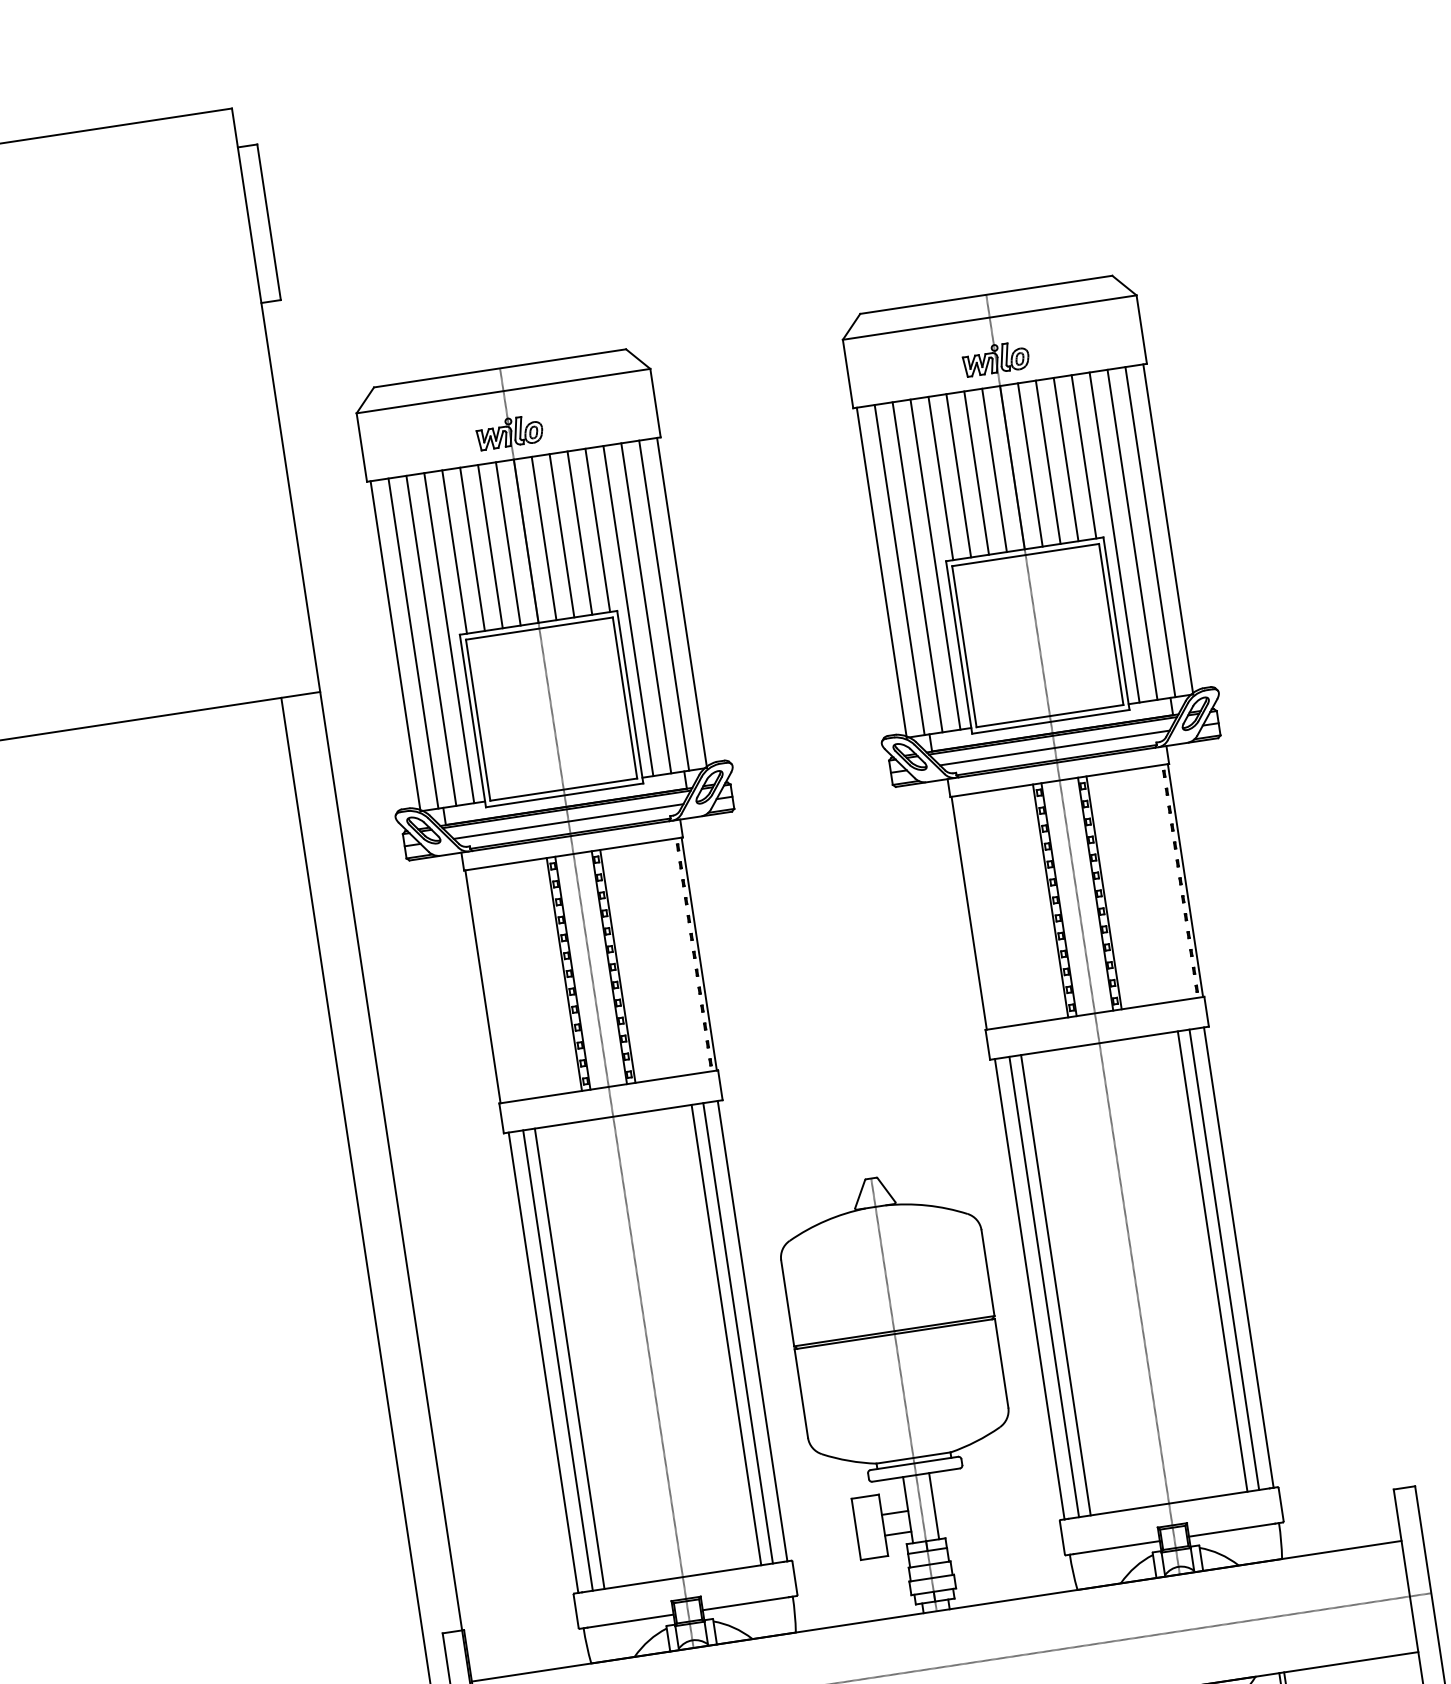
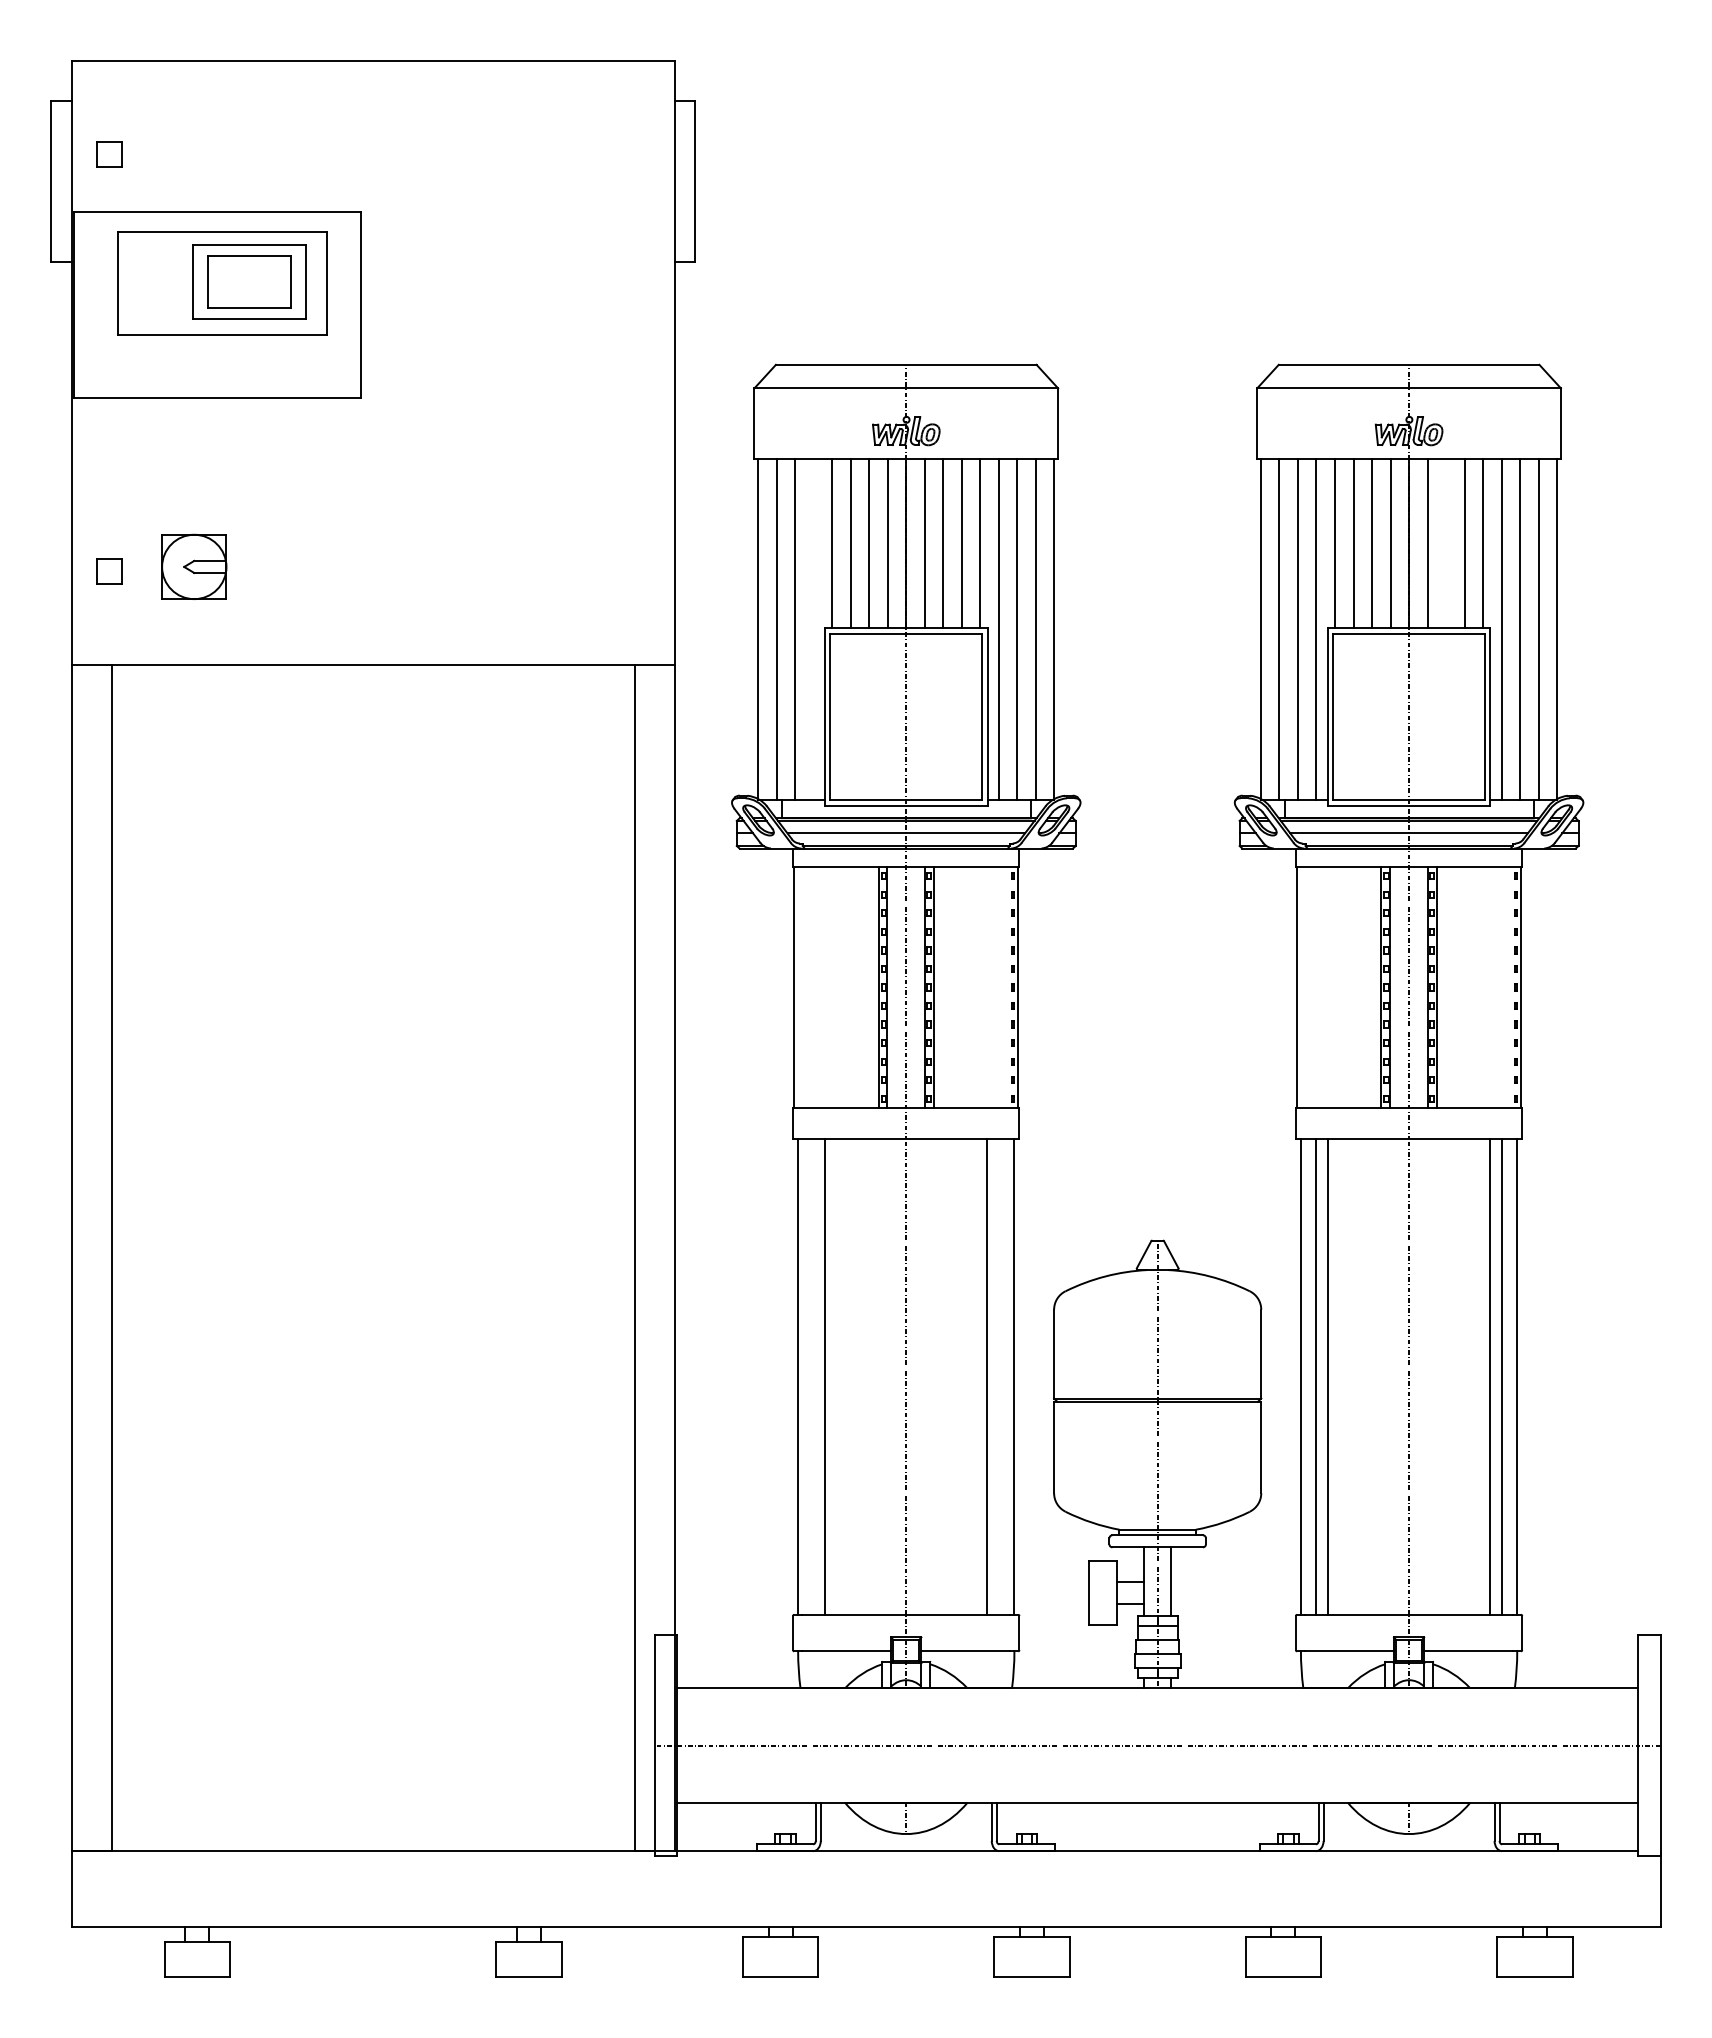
line: (1048, 462) -> (1446, 543), removed
line: (449, 637) -> (813, 629), removed
line: (738, 1333) -> (999, 1376), removed
line: (558, 1360) -> (813, 1376), removed

